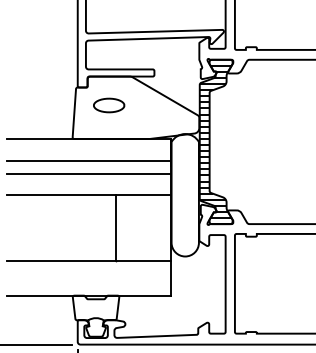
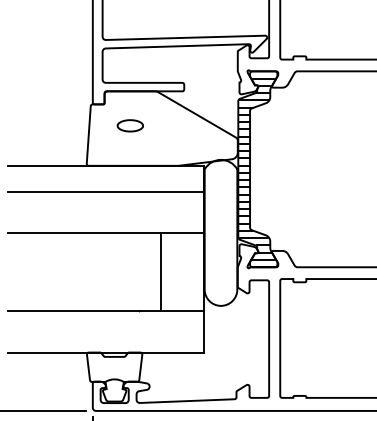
part: (109, 105) -> (130, 125), size x0.7
line: (88, 173) -> (105, 206), removed
line: (116, 228) -> (161, 272), moved

